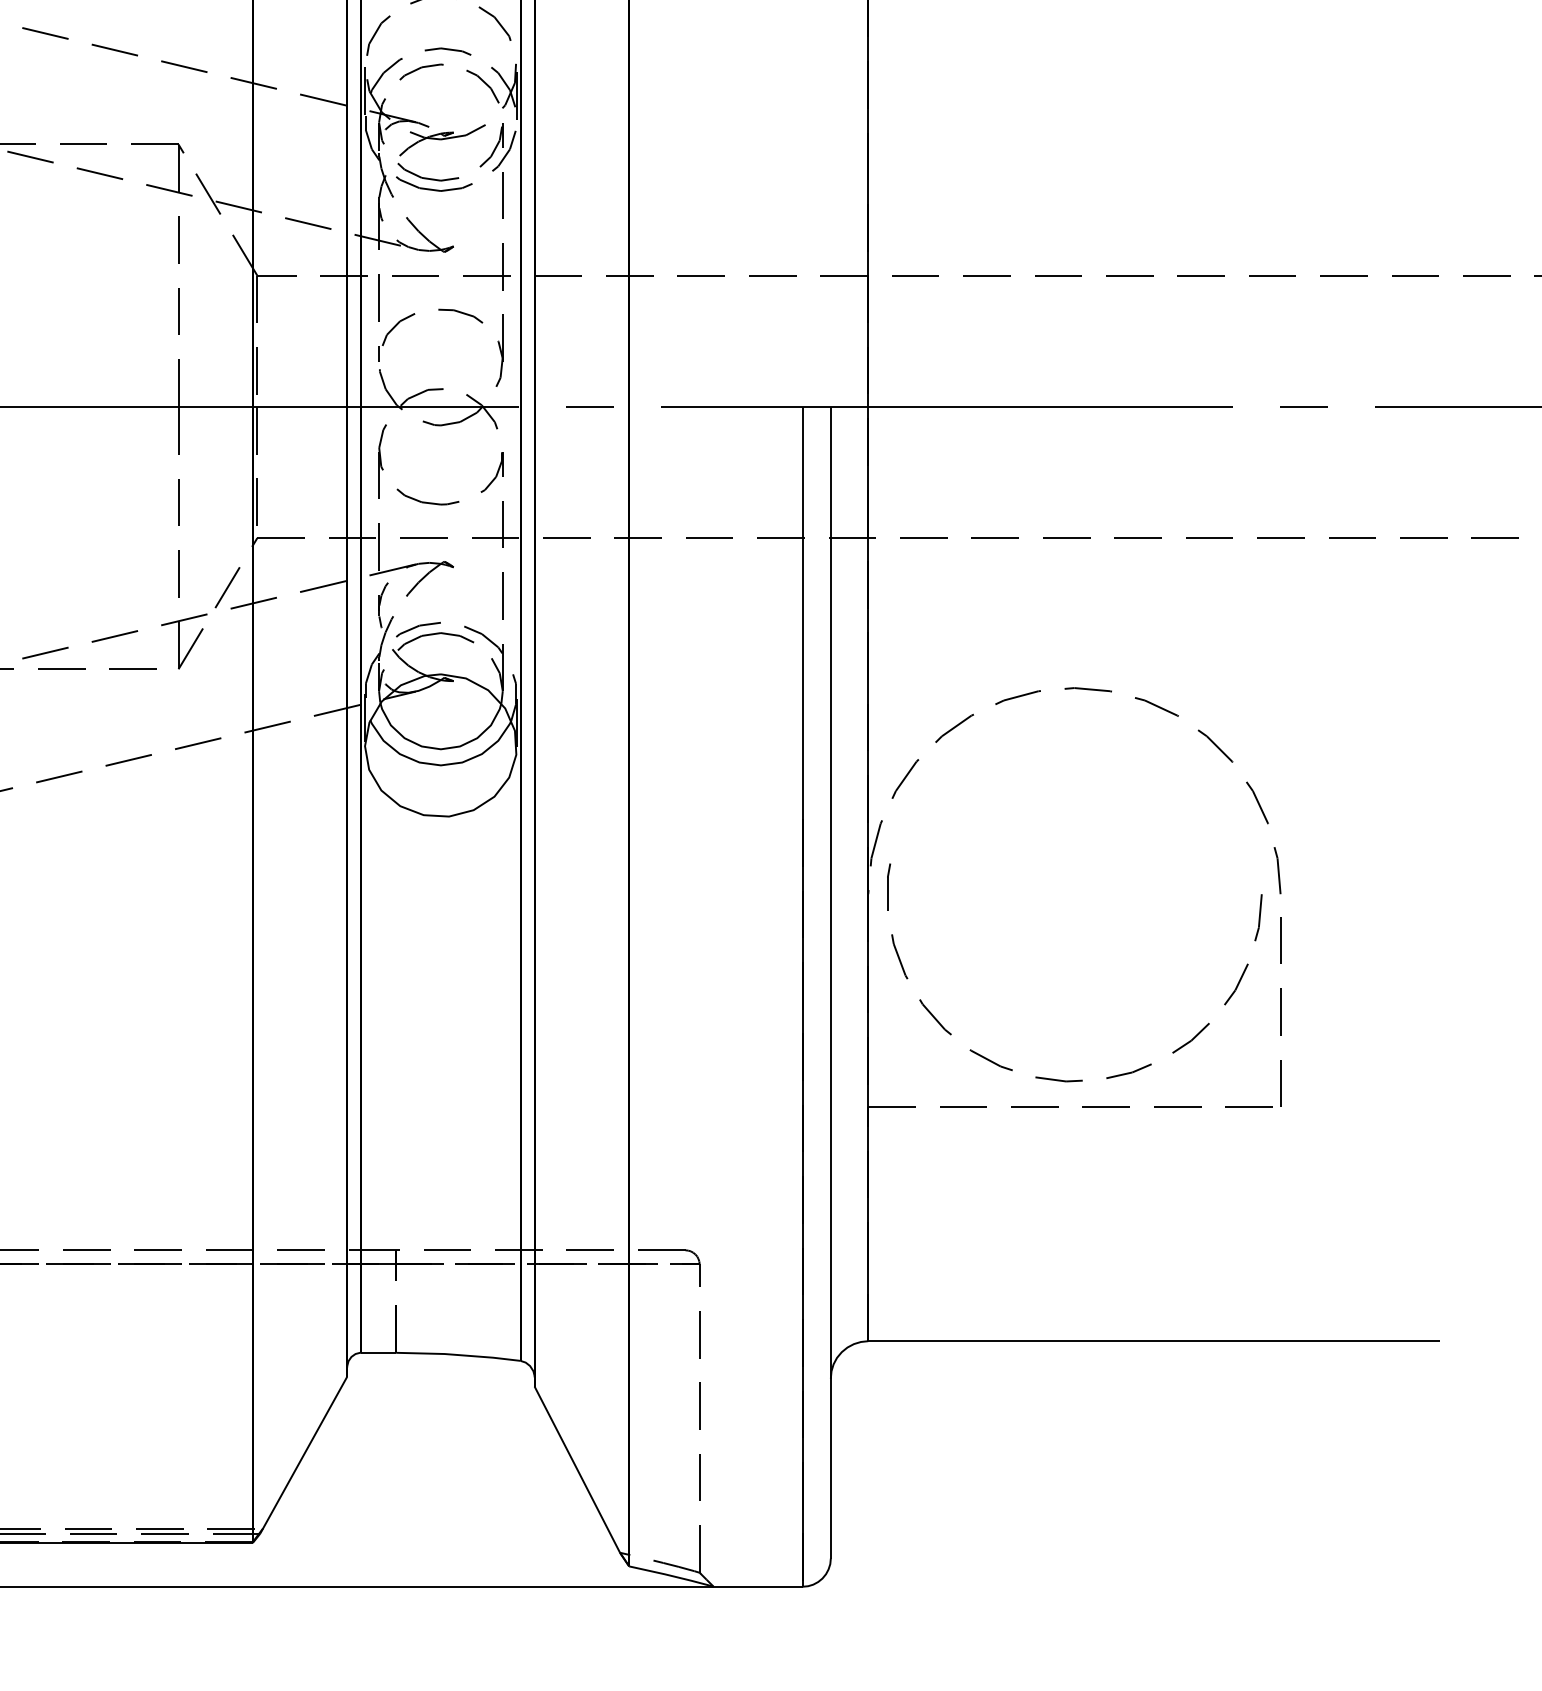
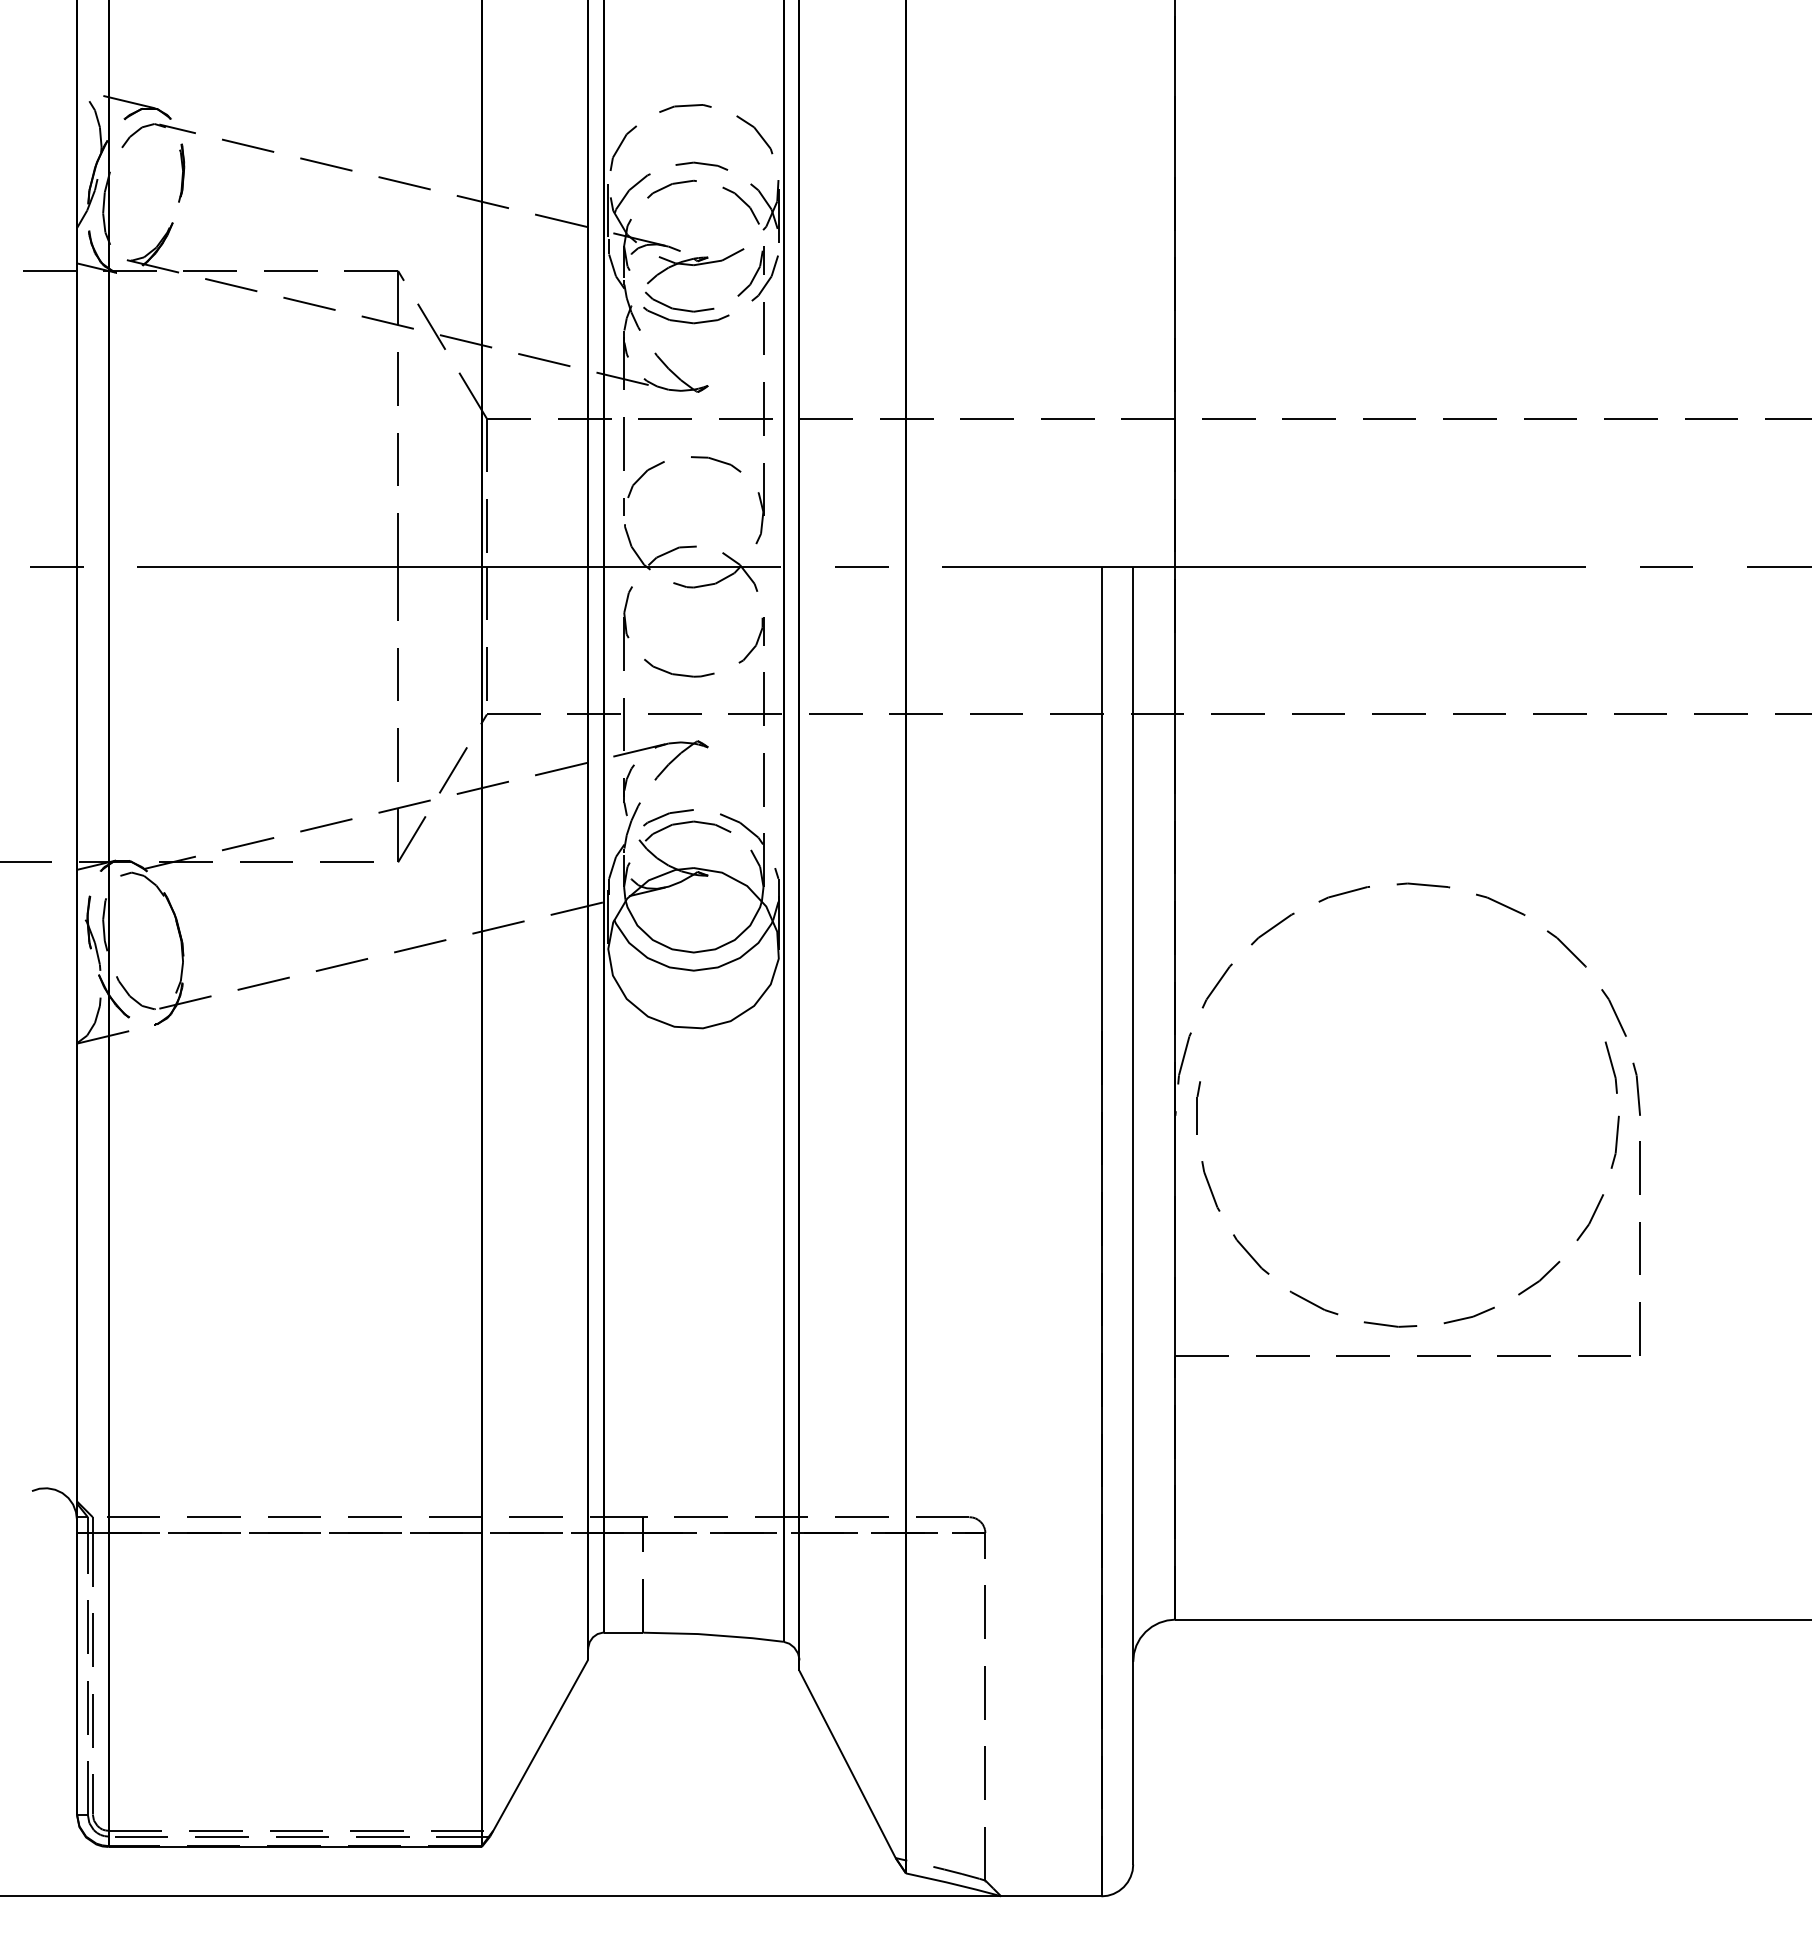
line: (1255, 851) -> (1611, 1067), added

